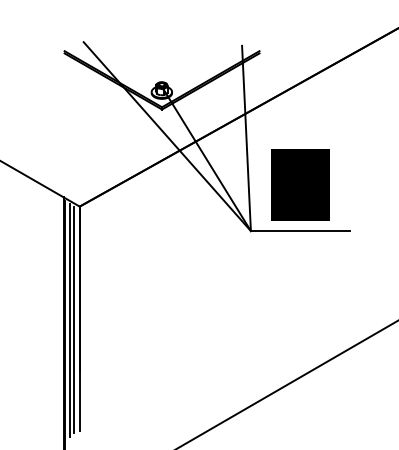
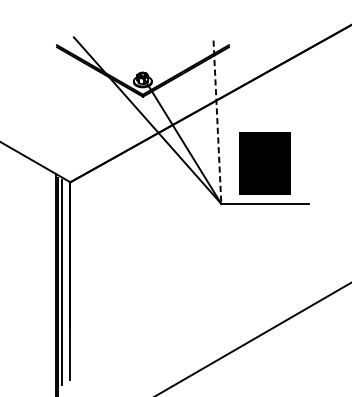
line: (246, 138) -> (217, 122), solid -> dashed
line: (74, 319) -> (65, 281), removed

